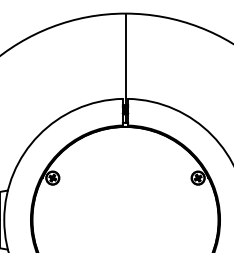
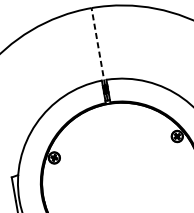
line: (125, 59) -> (98, 46), solid -> dashed

